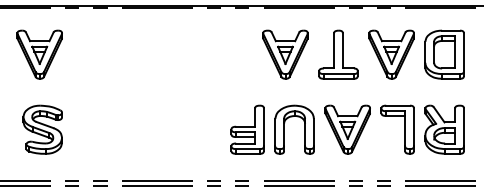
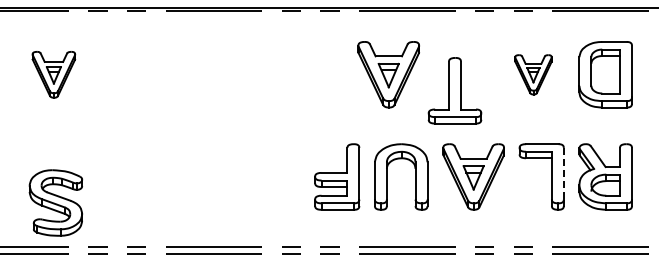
part: (39, 54) -> (53, 74), size x0.7
part: (338, 54) -> (454, 90), moved
part: (391, 54) -> (533, 74), size x0.6
line: (413, 127) -> (563, 173), solid -> dashed
part: (42, 129) -> (55, 202), moved

